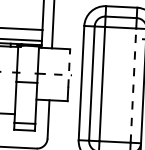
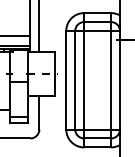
line: (69, 68) -> (55, 68), dashed -> solid
line: (134, 84) -> (111, 79), dashed -> solid

